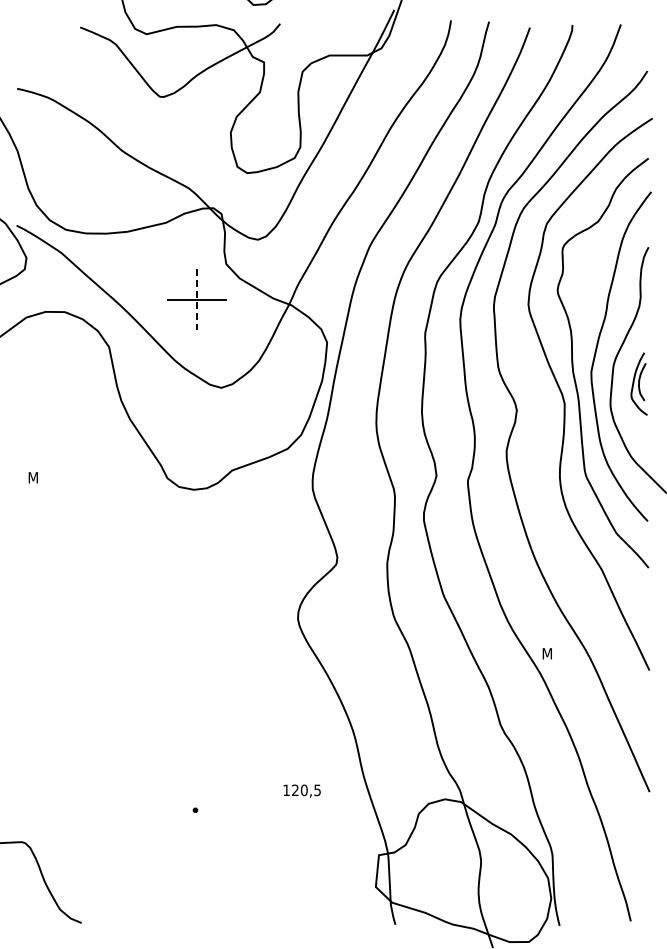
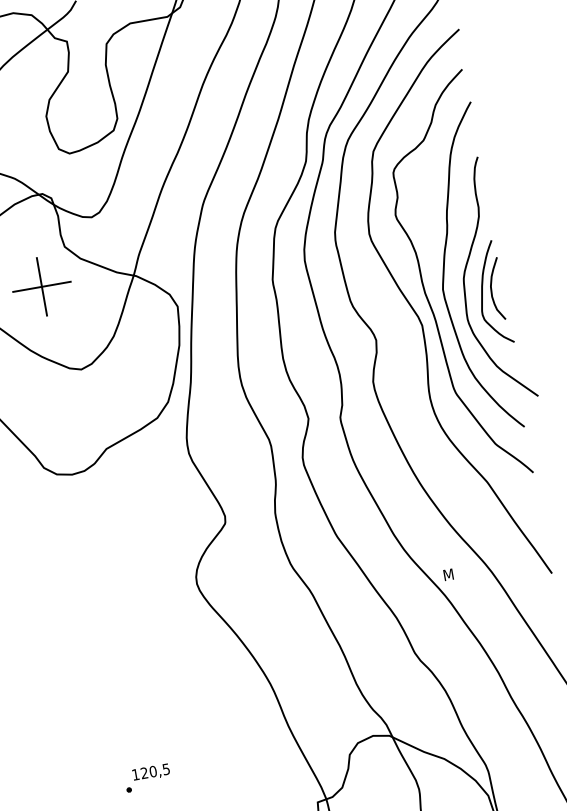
line: (196, 300) -> (41, 287), dashed -> solid
part: (639, 383) -> (492, 292), size x1.67
text: (301, 790) -> (150, 772), moved

